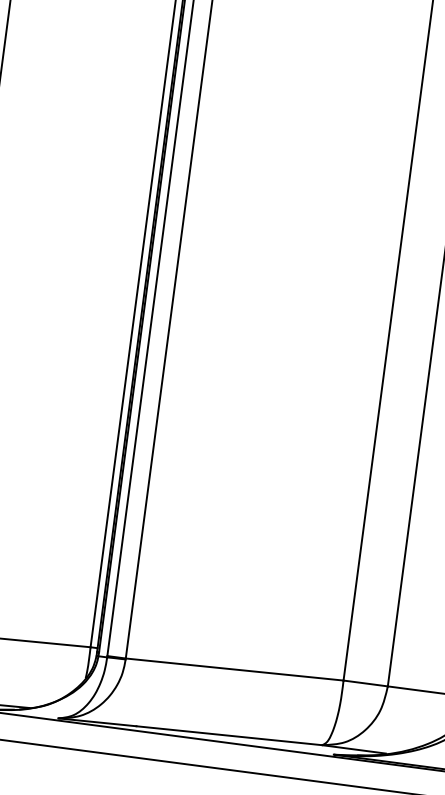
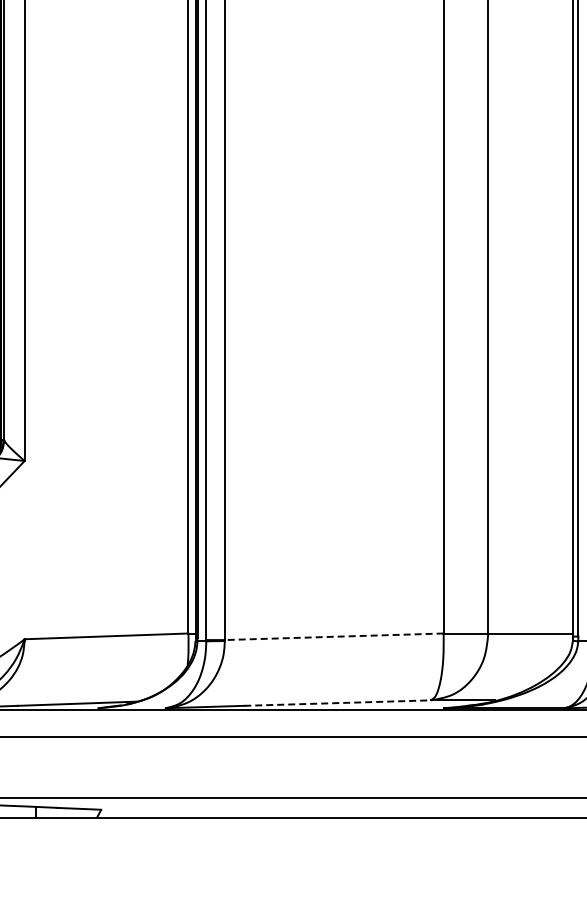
line: (233, 669) -> (333, 636), solid -> dashed
line: (230, 736) -> (338, 703), solid -> dashed

